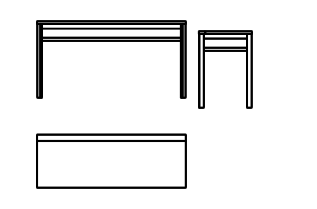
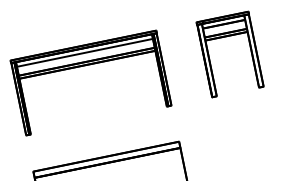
part: (224, 51) -> (225, 37), moved

